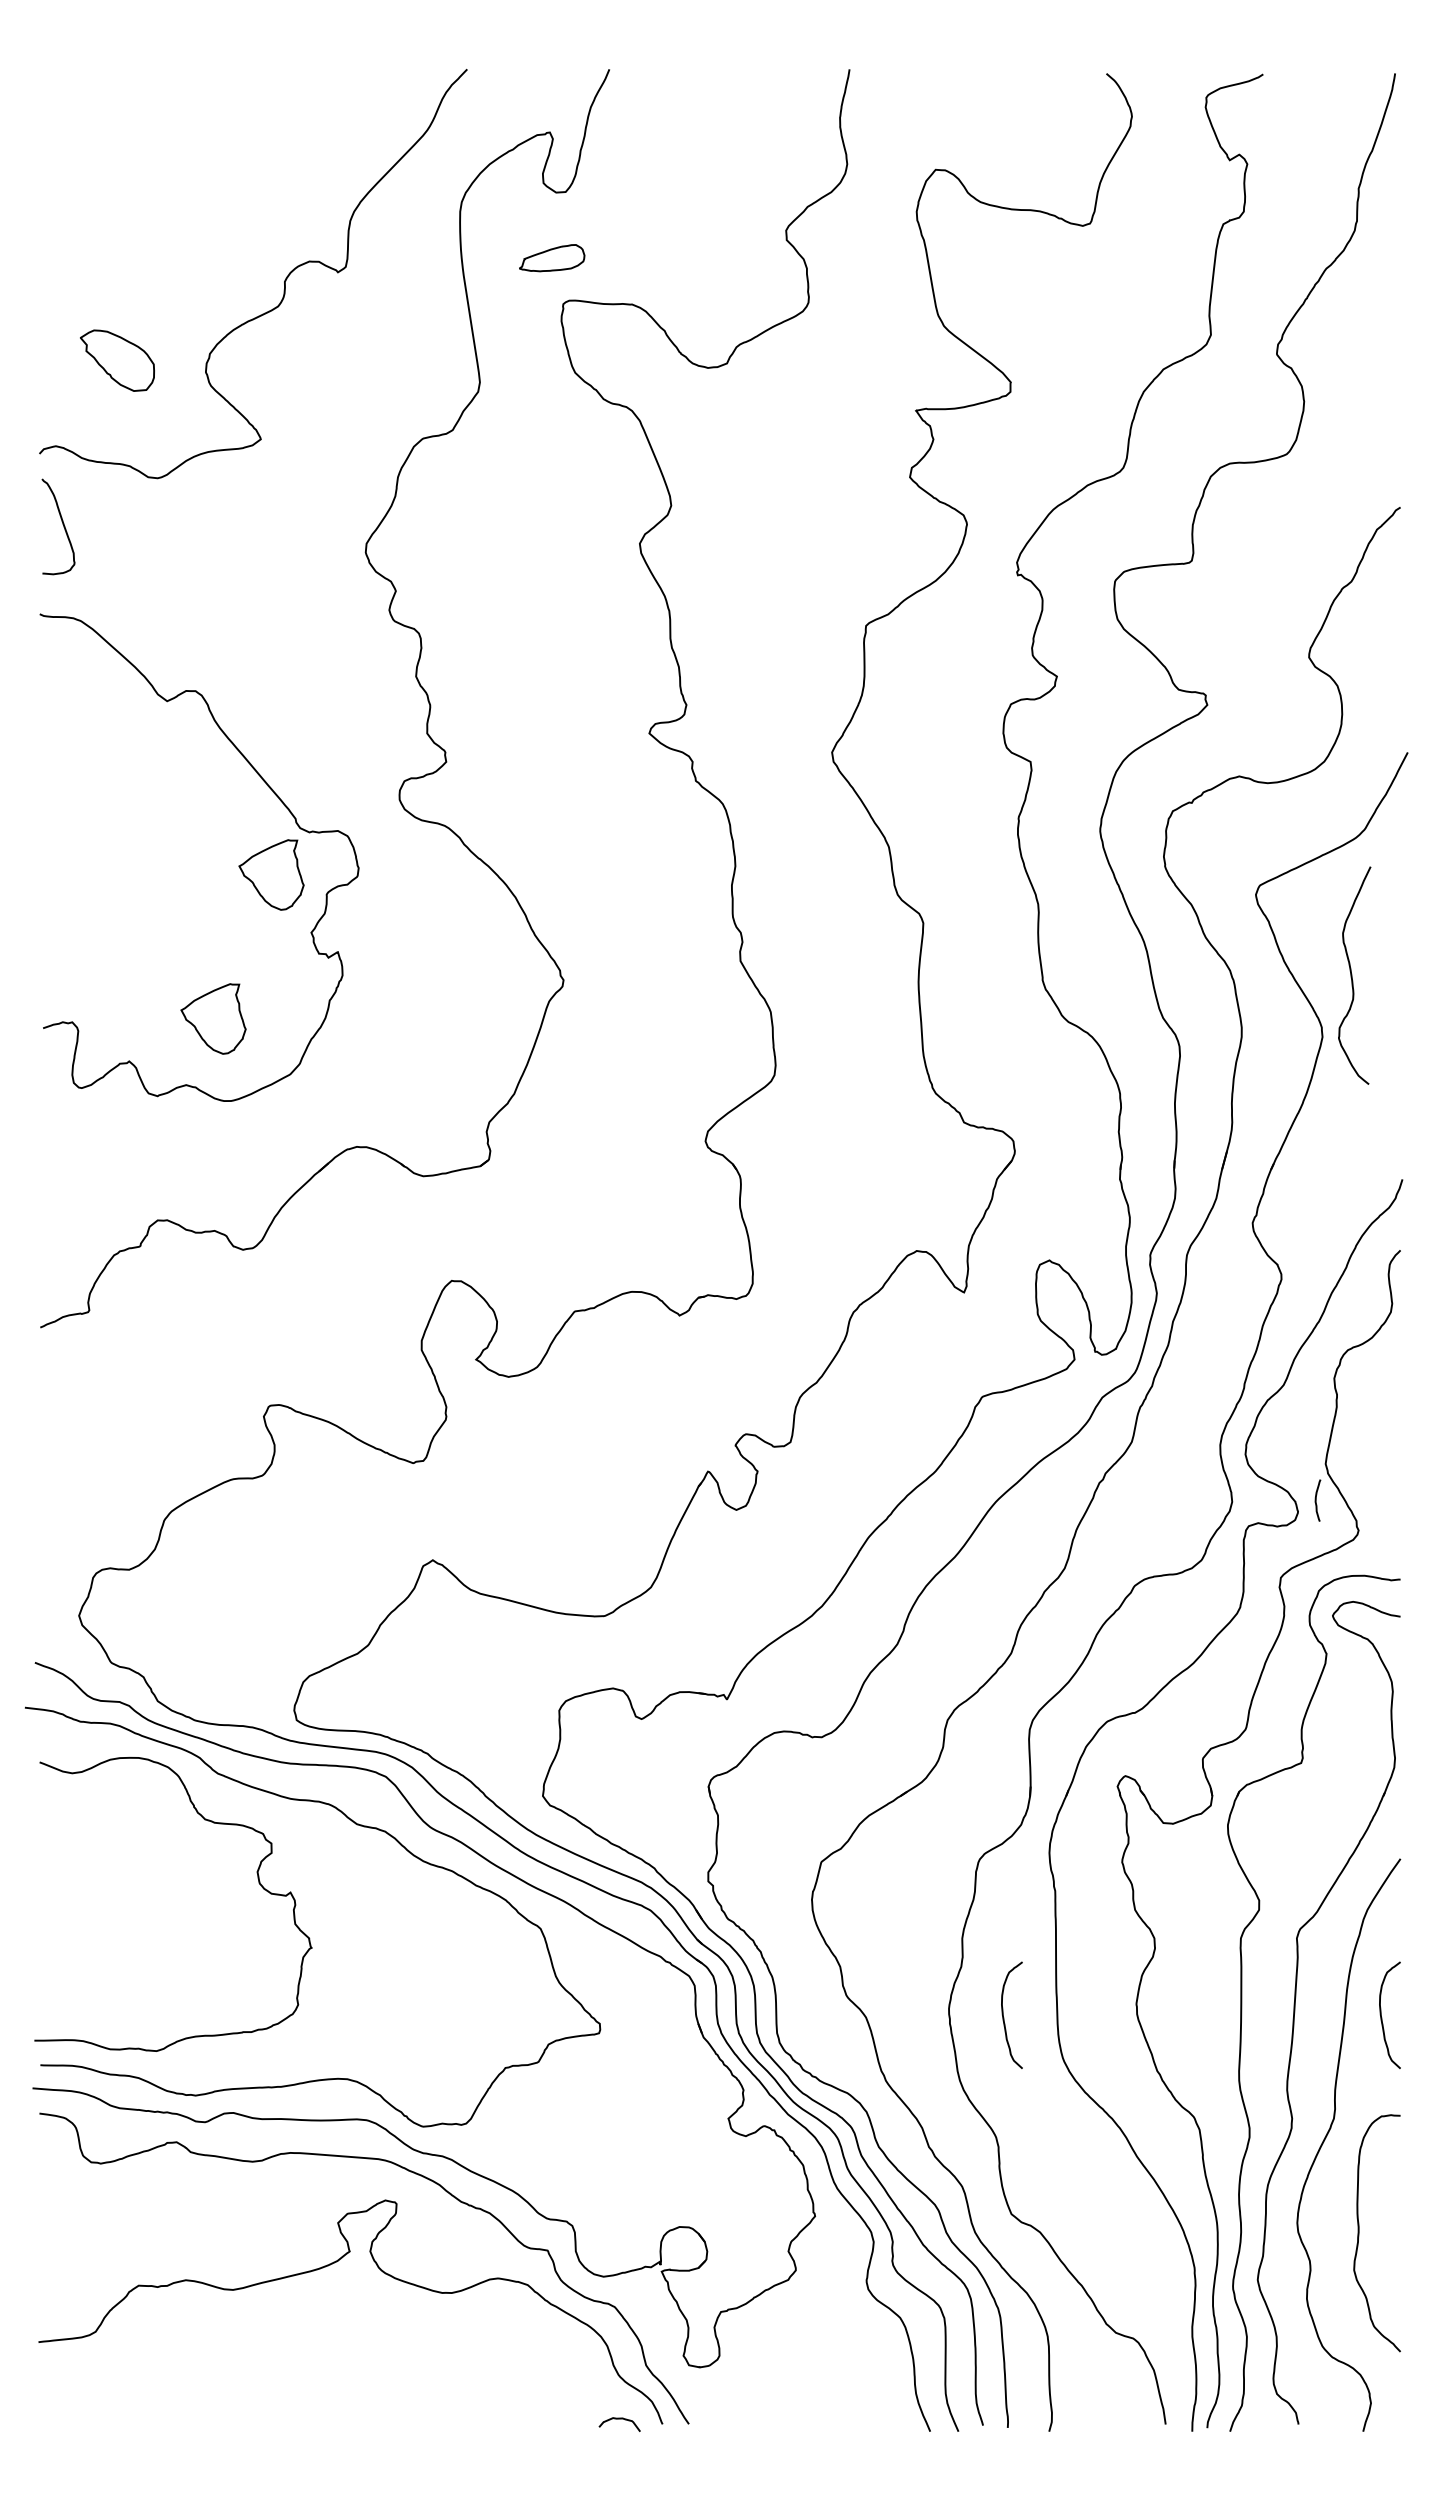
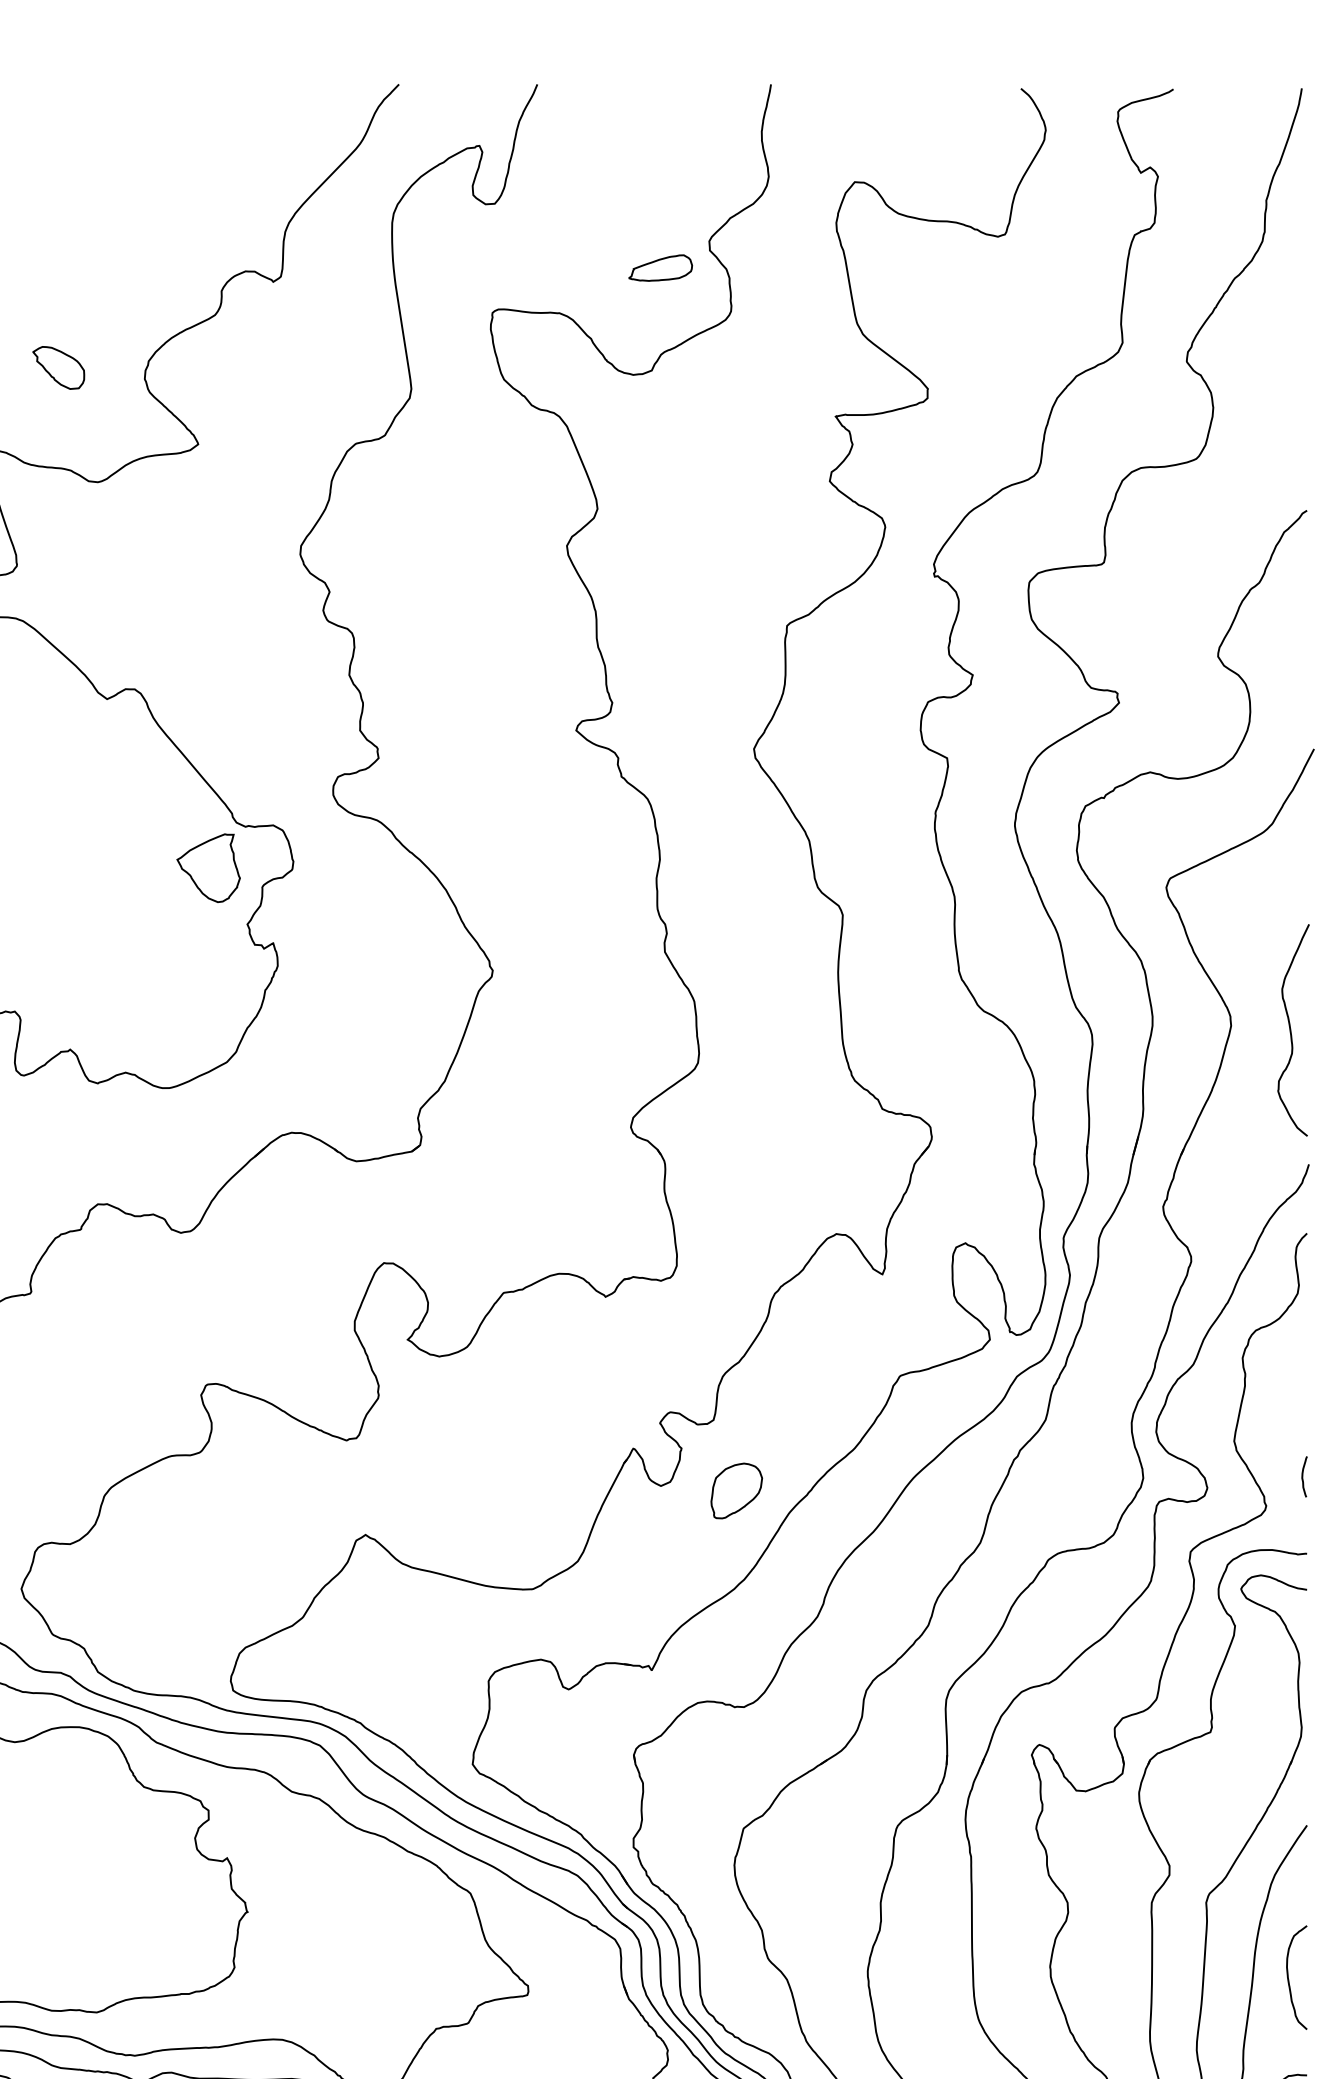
part: (552, 258) -> (661, 268), moved
part: (117, 360) -> (58, 367), size x0.71
curve: (1352, 975) -> (1291, 1030), moved
part: (213, 1018) -> (152, 1007), removed
curve: (1316, 1500) -> (1303, 1476), moved
part: (814, 1515) -> (736, 1491), added
curve: (1004, 2017) -> (921, 1979), removed

